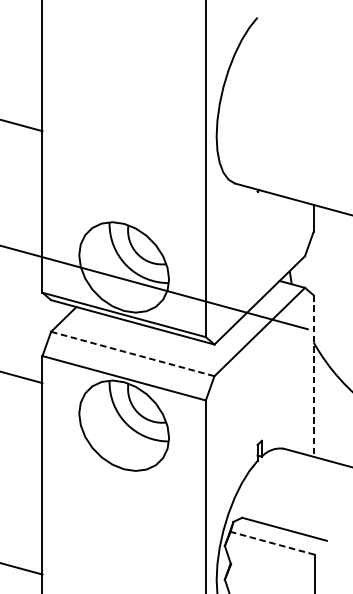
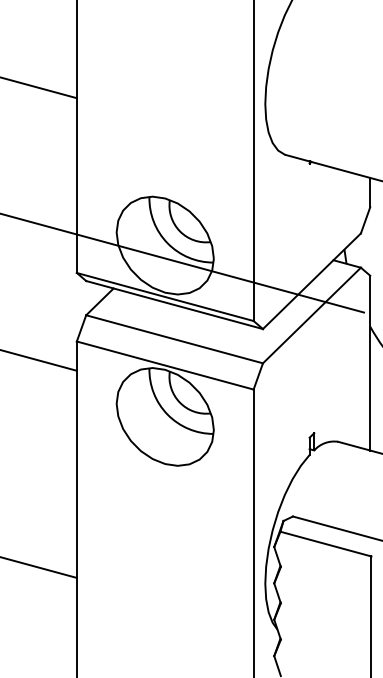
line: (132, 354) -> (174, 339), dashed -> solid
line: (313, 376) -> (370, 363), dashed -> solid
line: (272, 542) -> (325, 543), dashed -> solid

